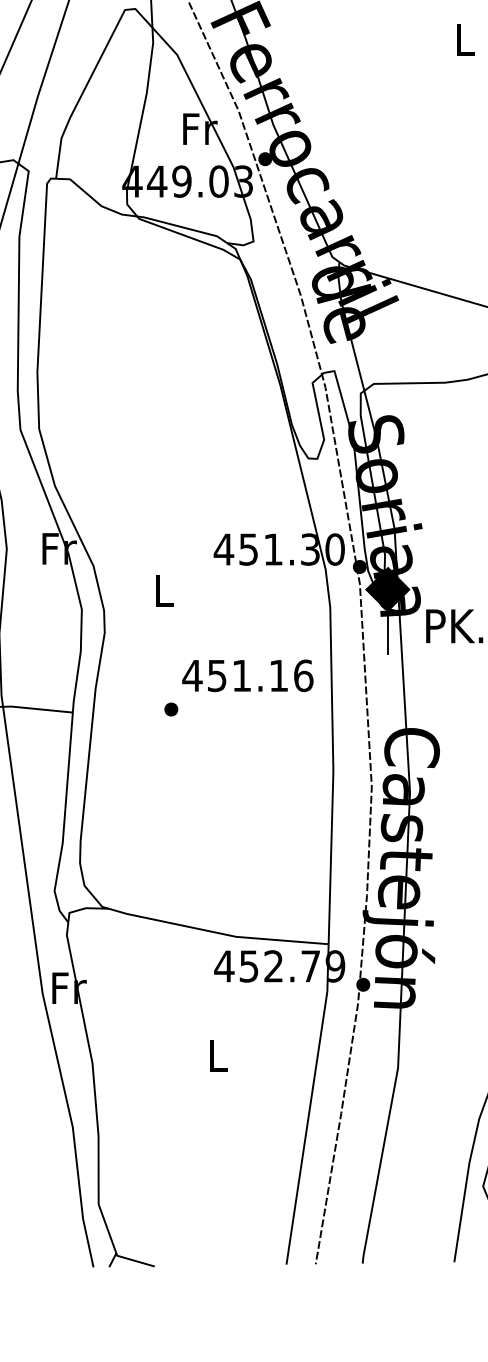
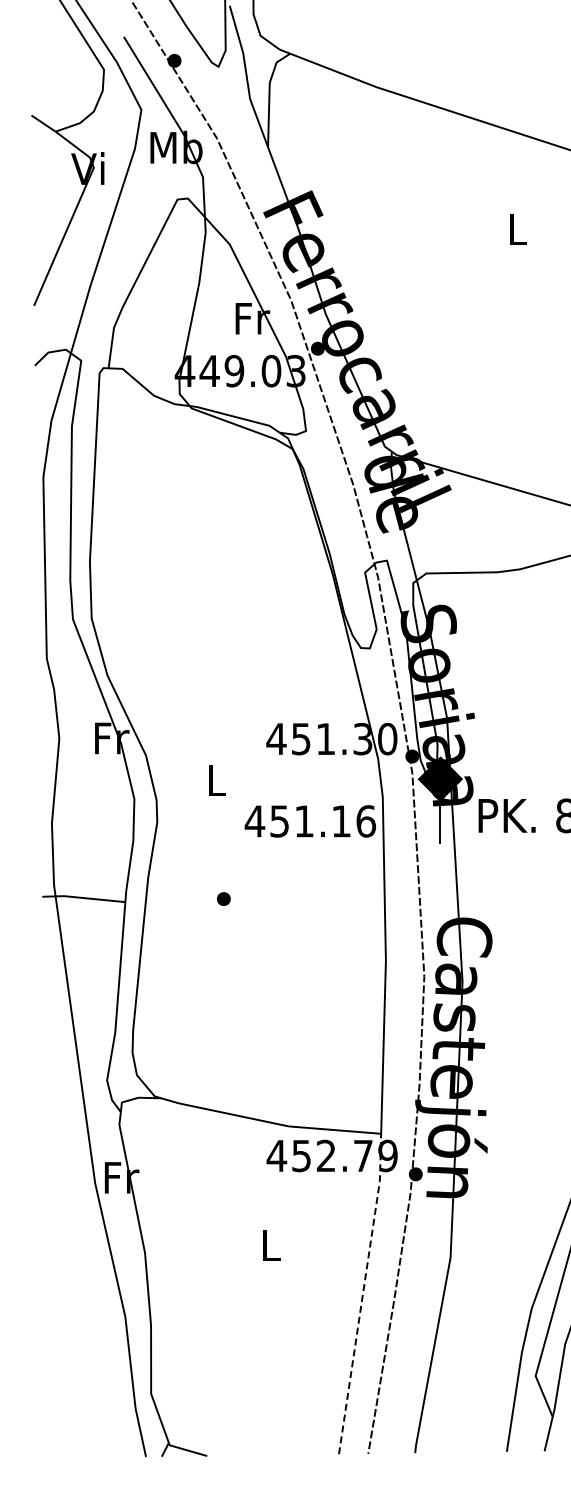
text: (247, 675) -> (310, 821), moved
line: (310, 1103) -> (363, 1293), solid -> dashed

